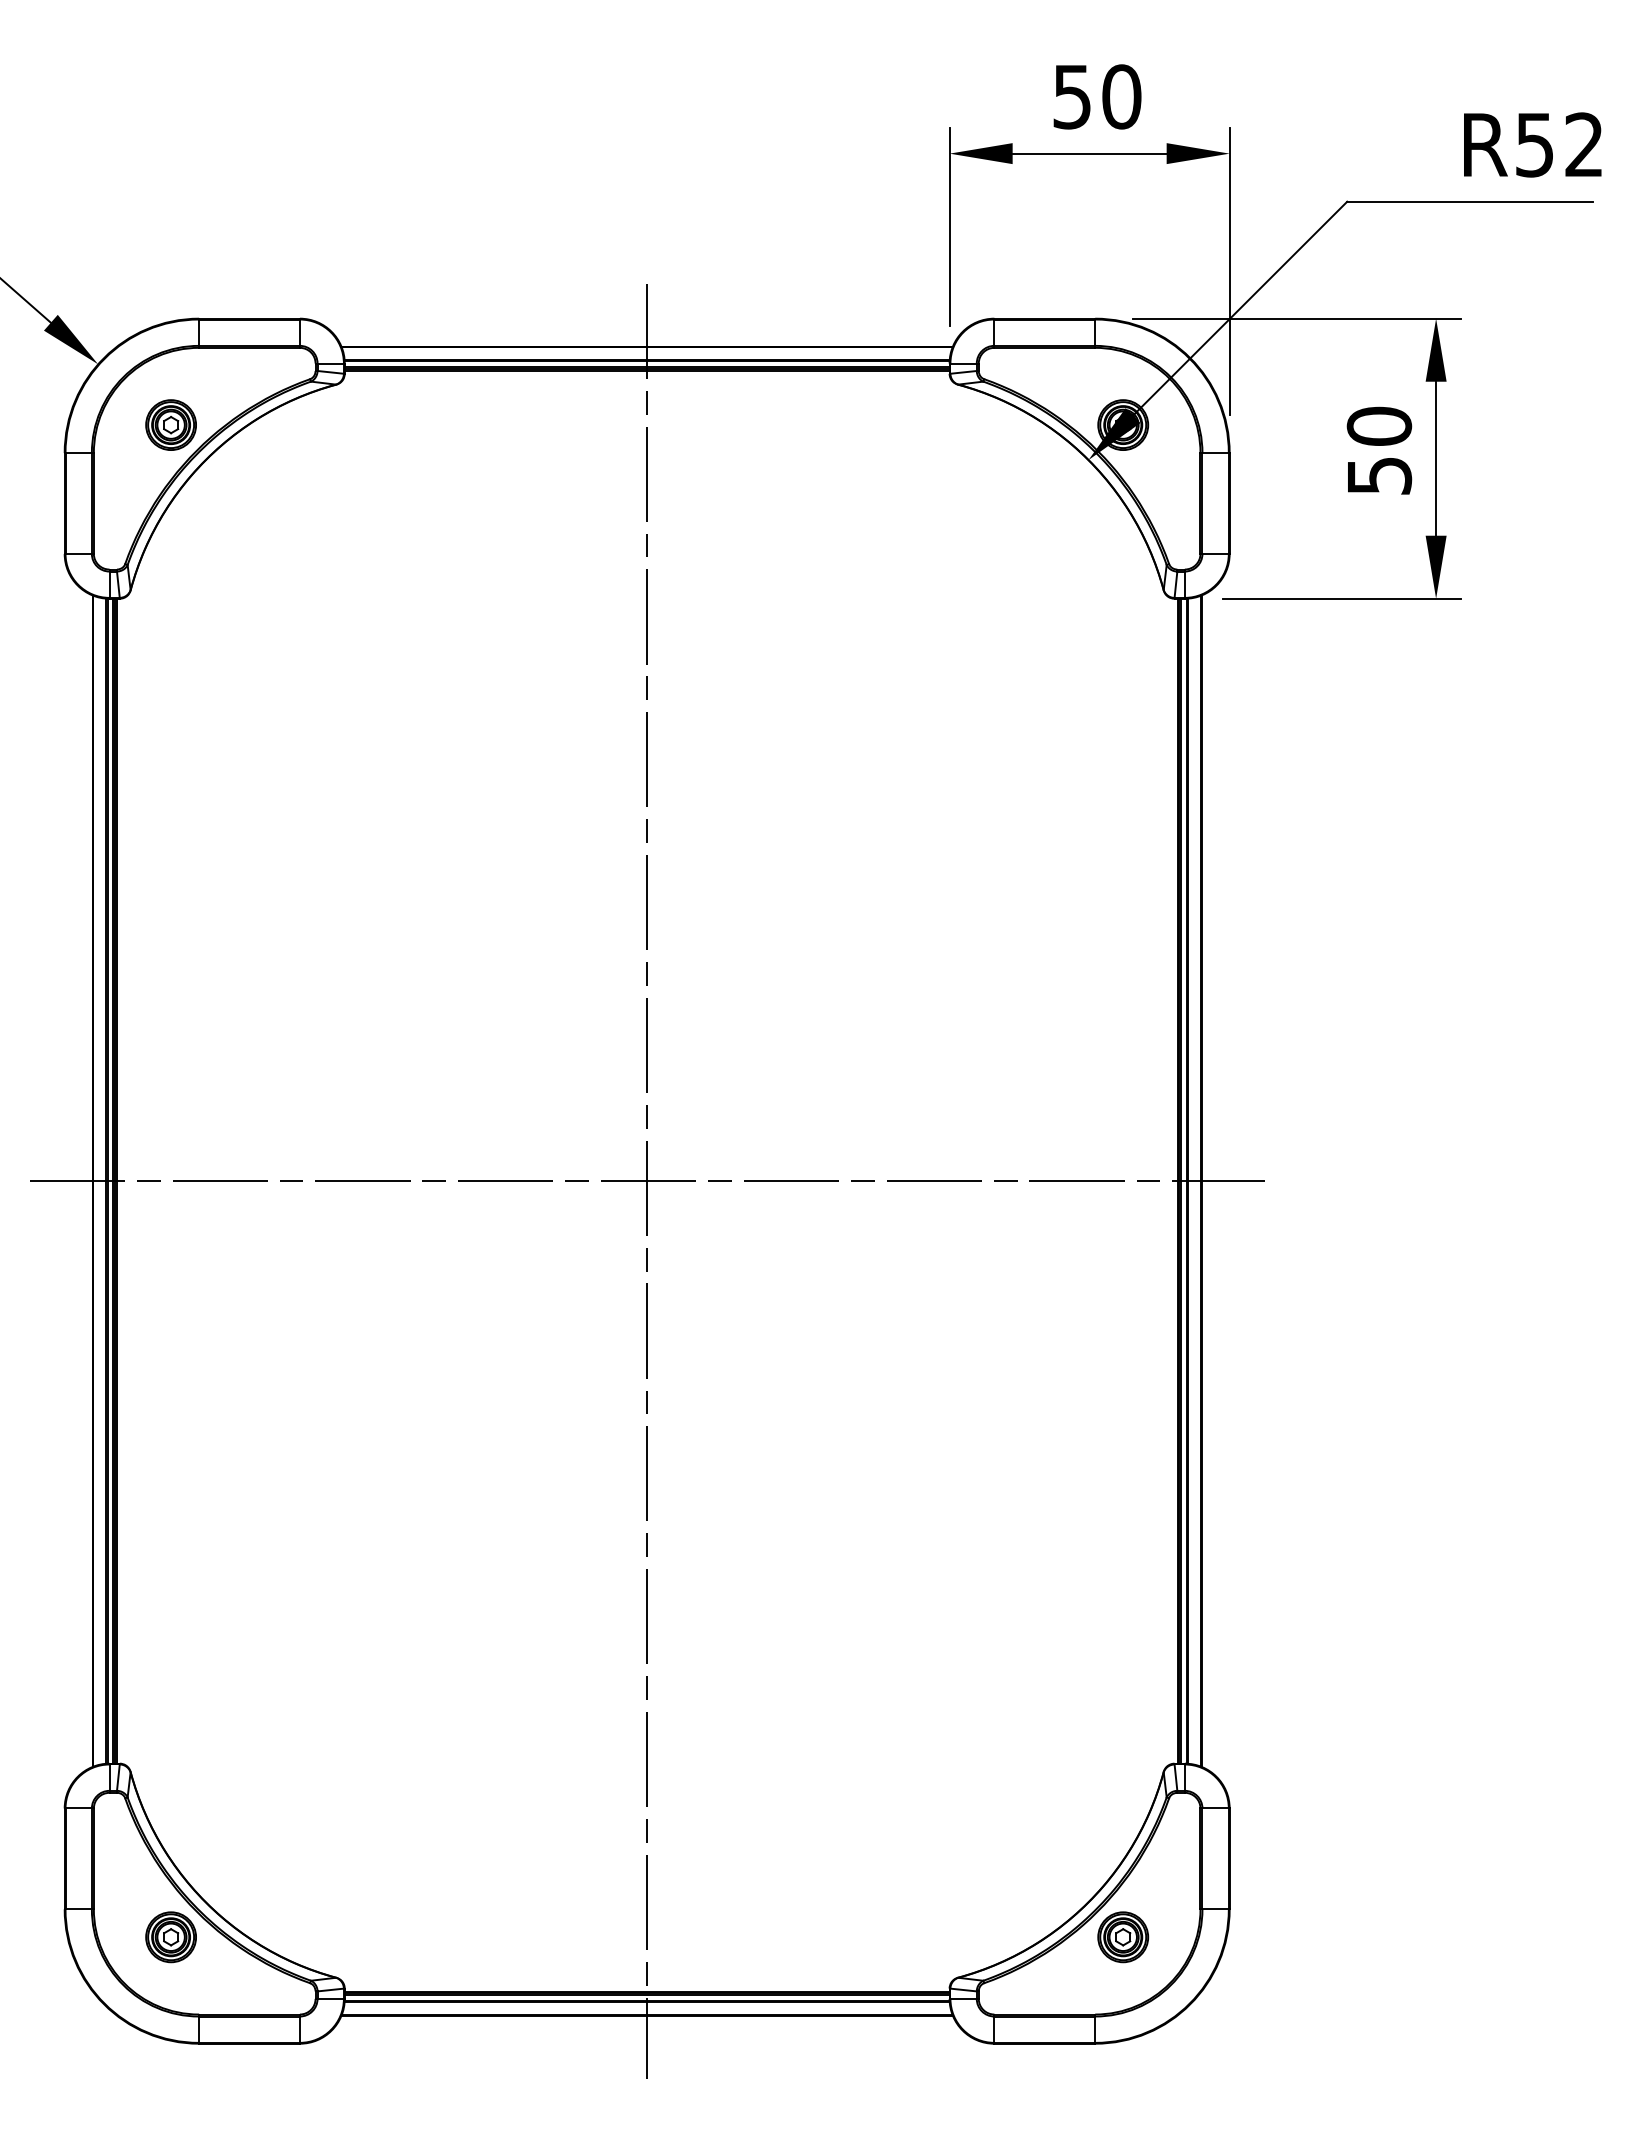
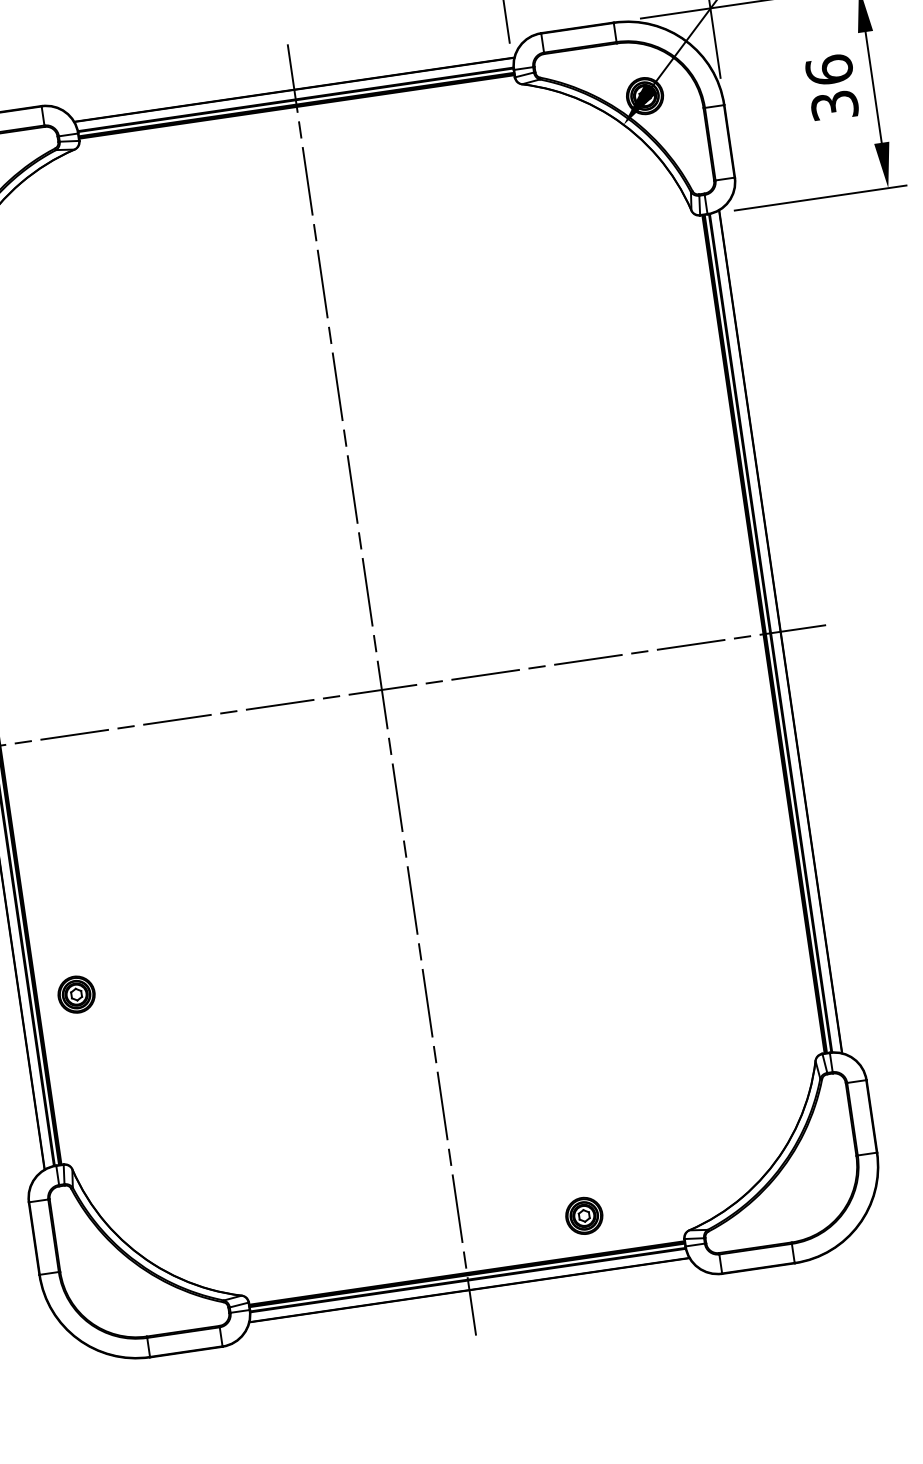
text: (1378, 450) -> (831, 87), 50 -> 36
part: (170, 1937) -> (76, 994), moved
part: (1123, 1937) -> (584, 1216), moved

